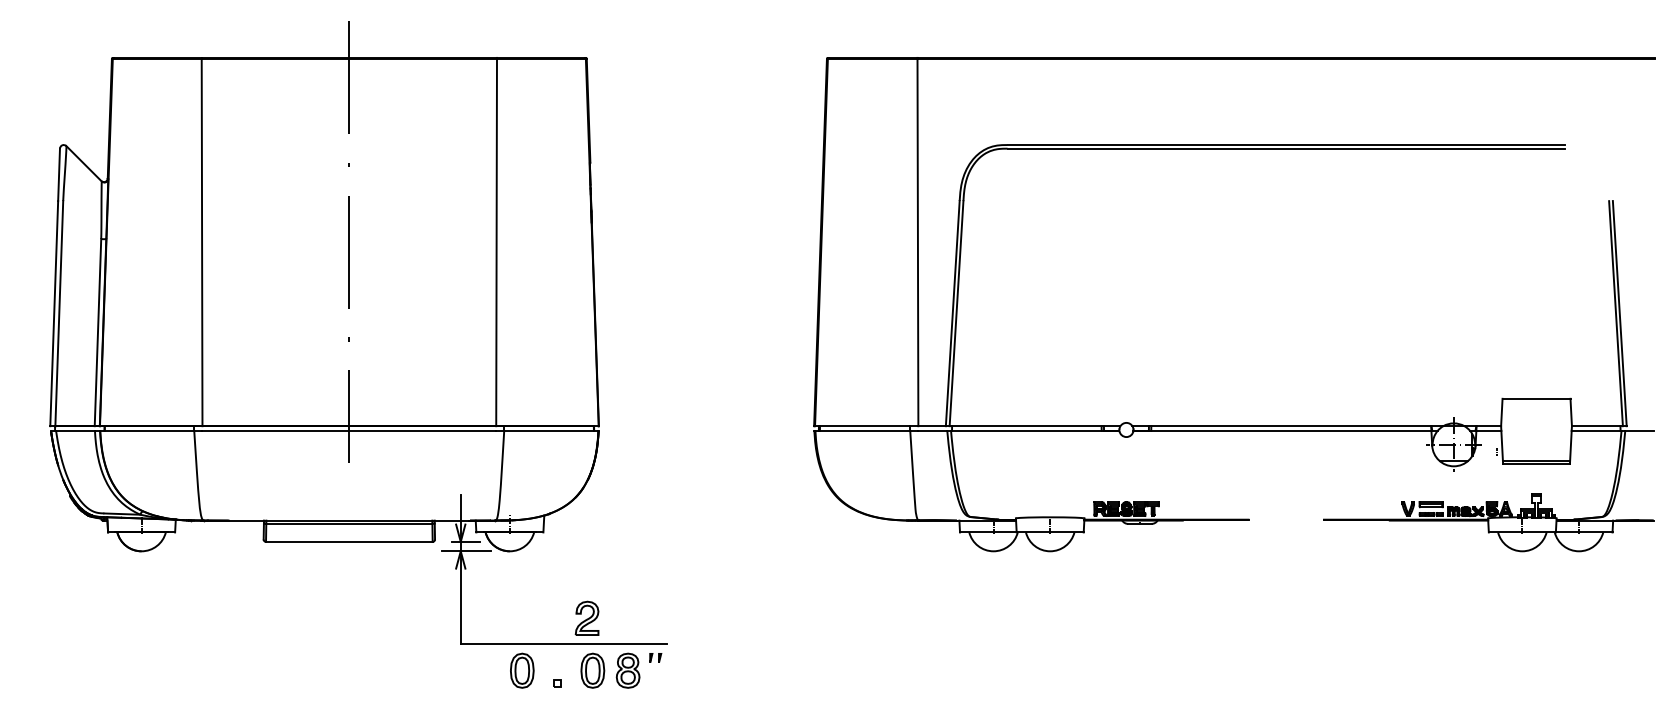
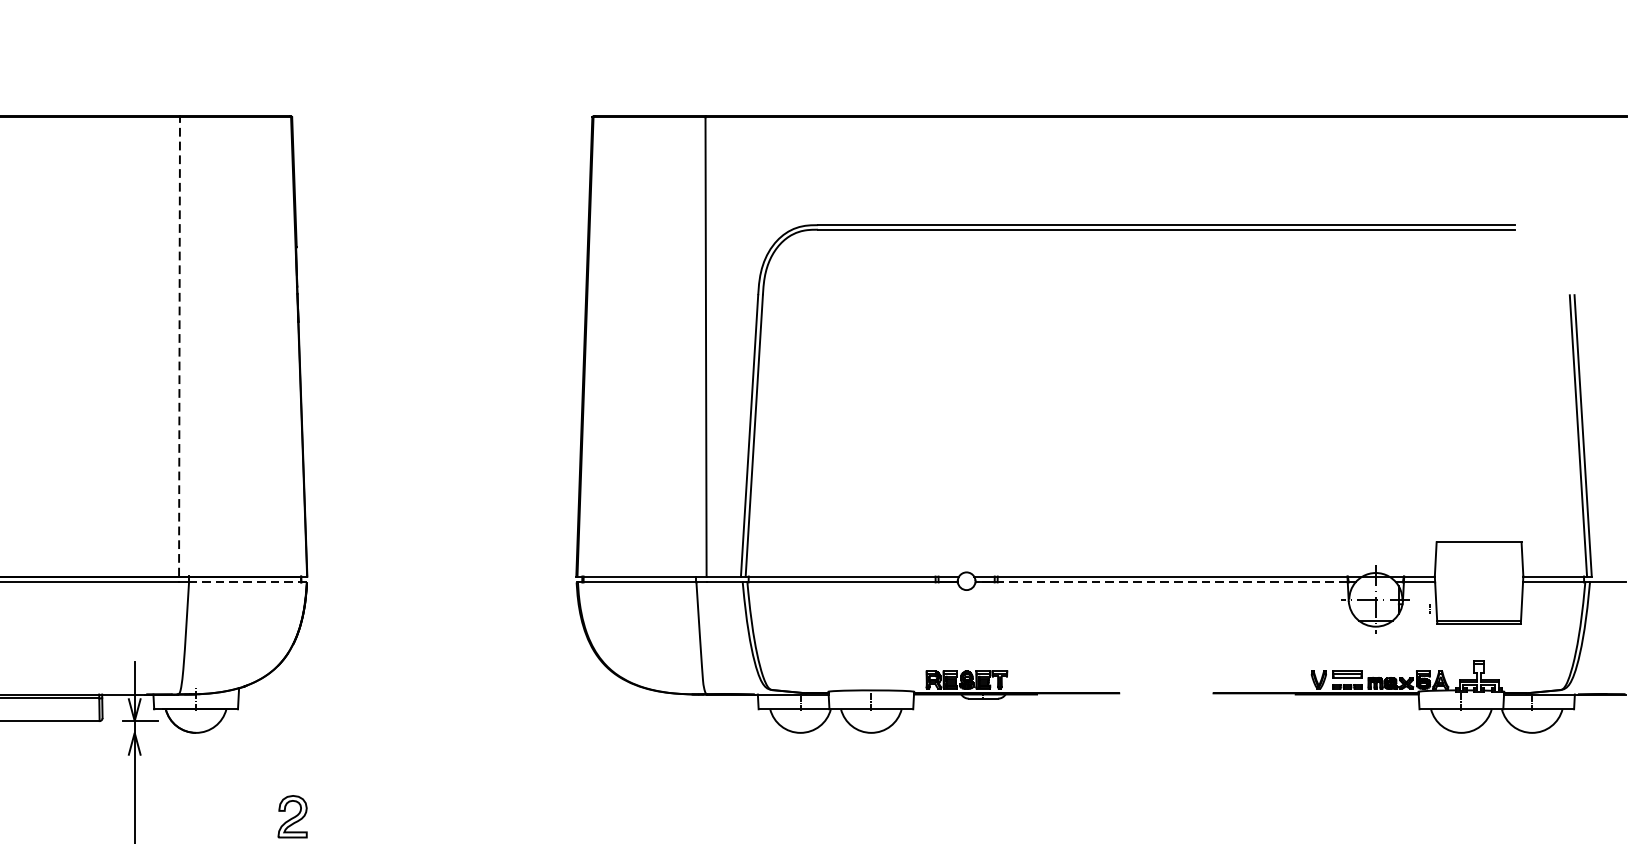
line: (496, 242) -> (179, 346), solid -> dashed
line: (550, 430) -> (246, 581), solid -> dashed
line: (1282, 430) -> (1161, 581), solid -> dashed
line: (466, 551) -> (141, 733), removed

